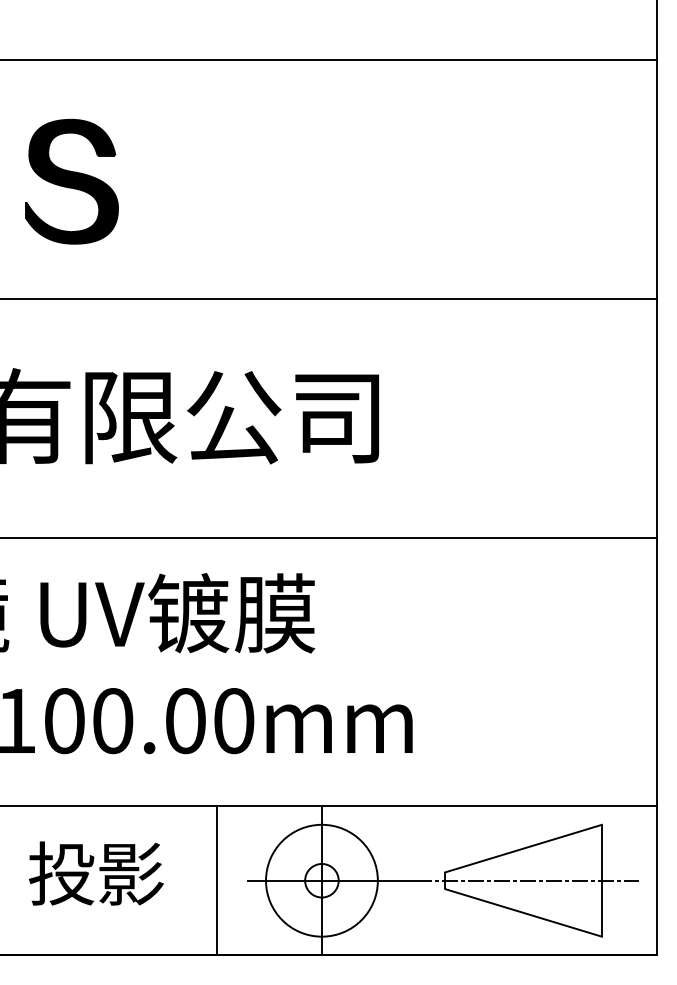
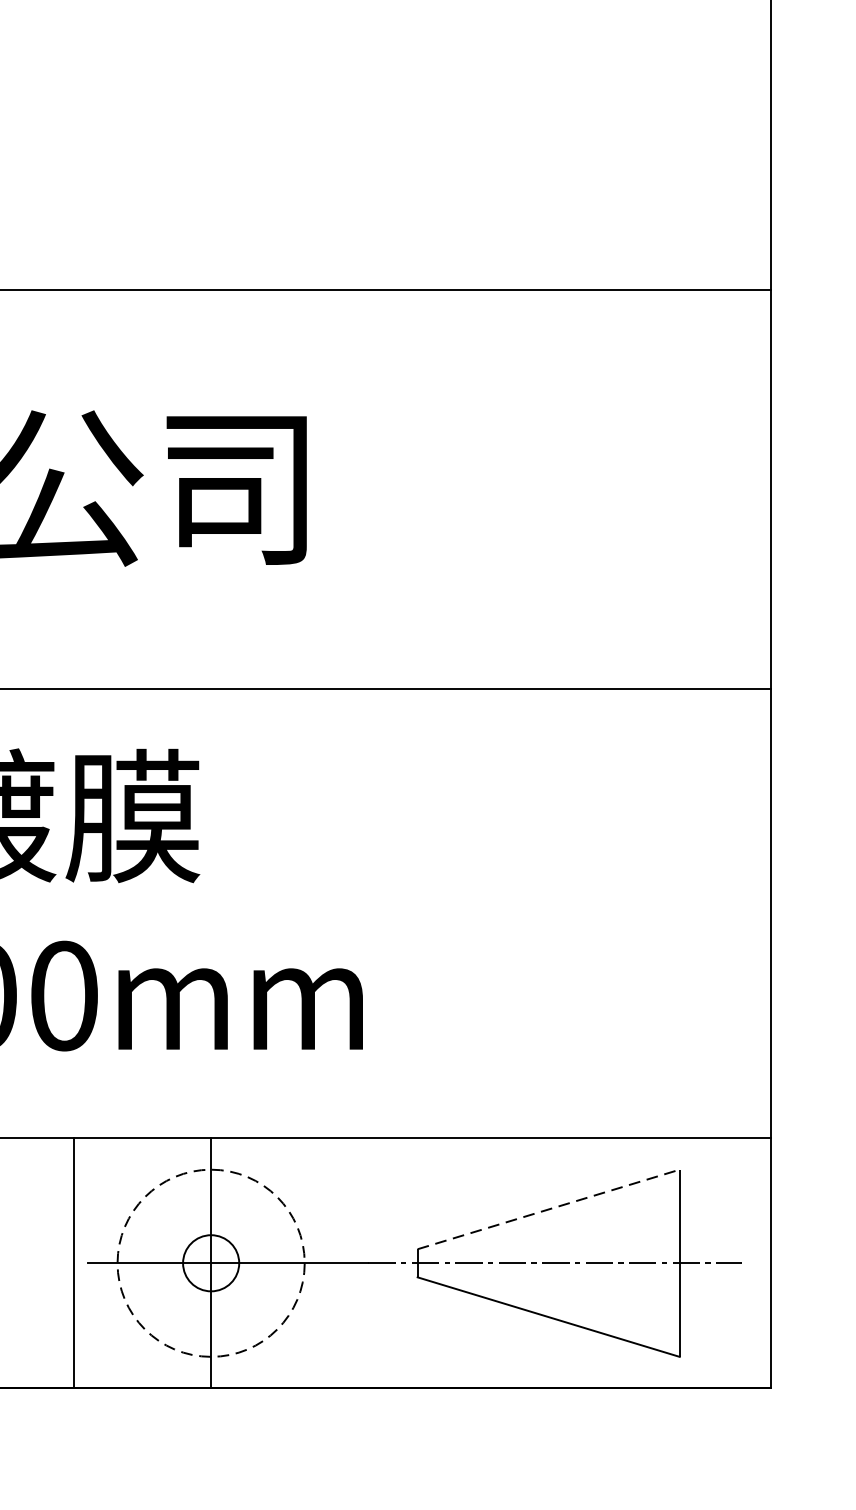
line: (523, 848) -> (548, 1209), solid -> dashed
line: (217, 880) -> (74, 1262), moved
circle: (321, 880) -> (210, 1262), solid -> dashed

